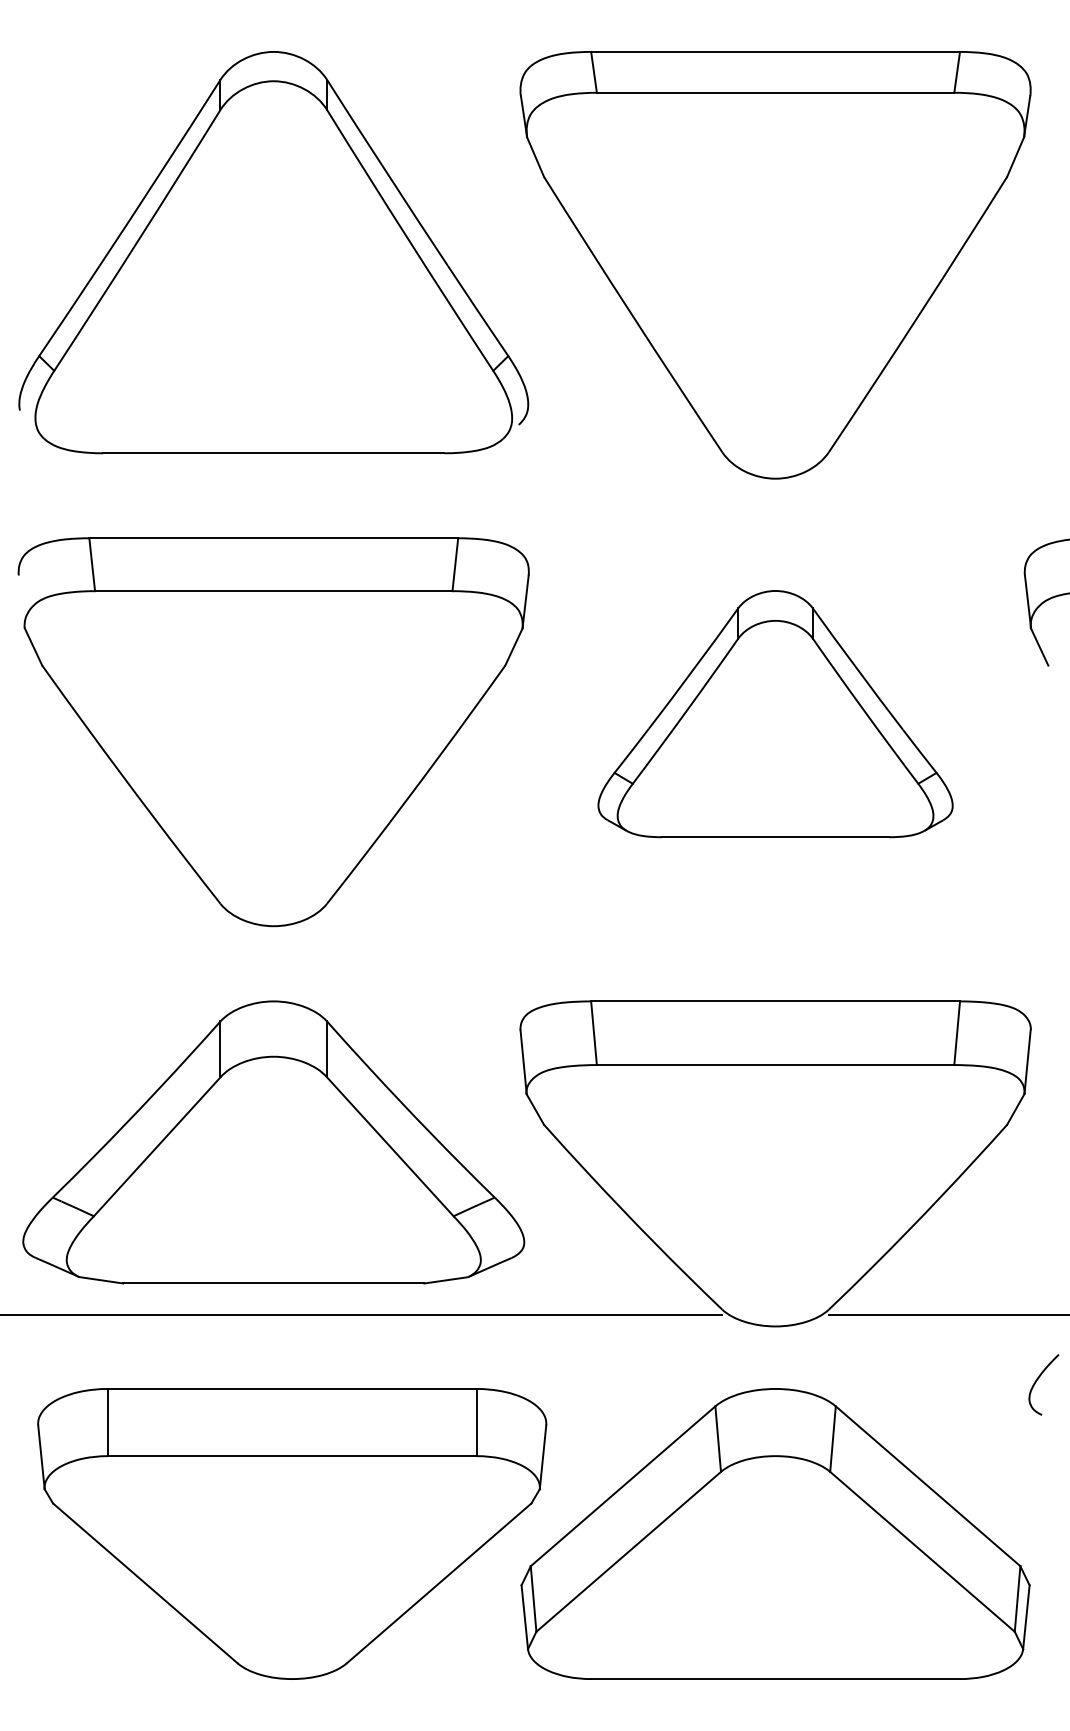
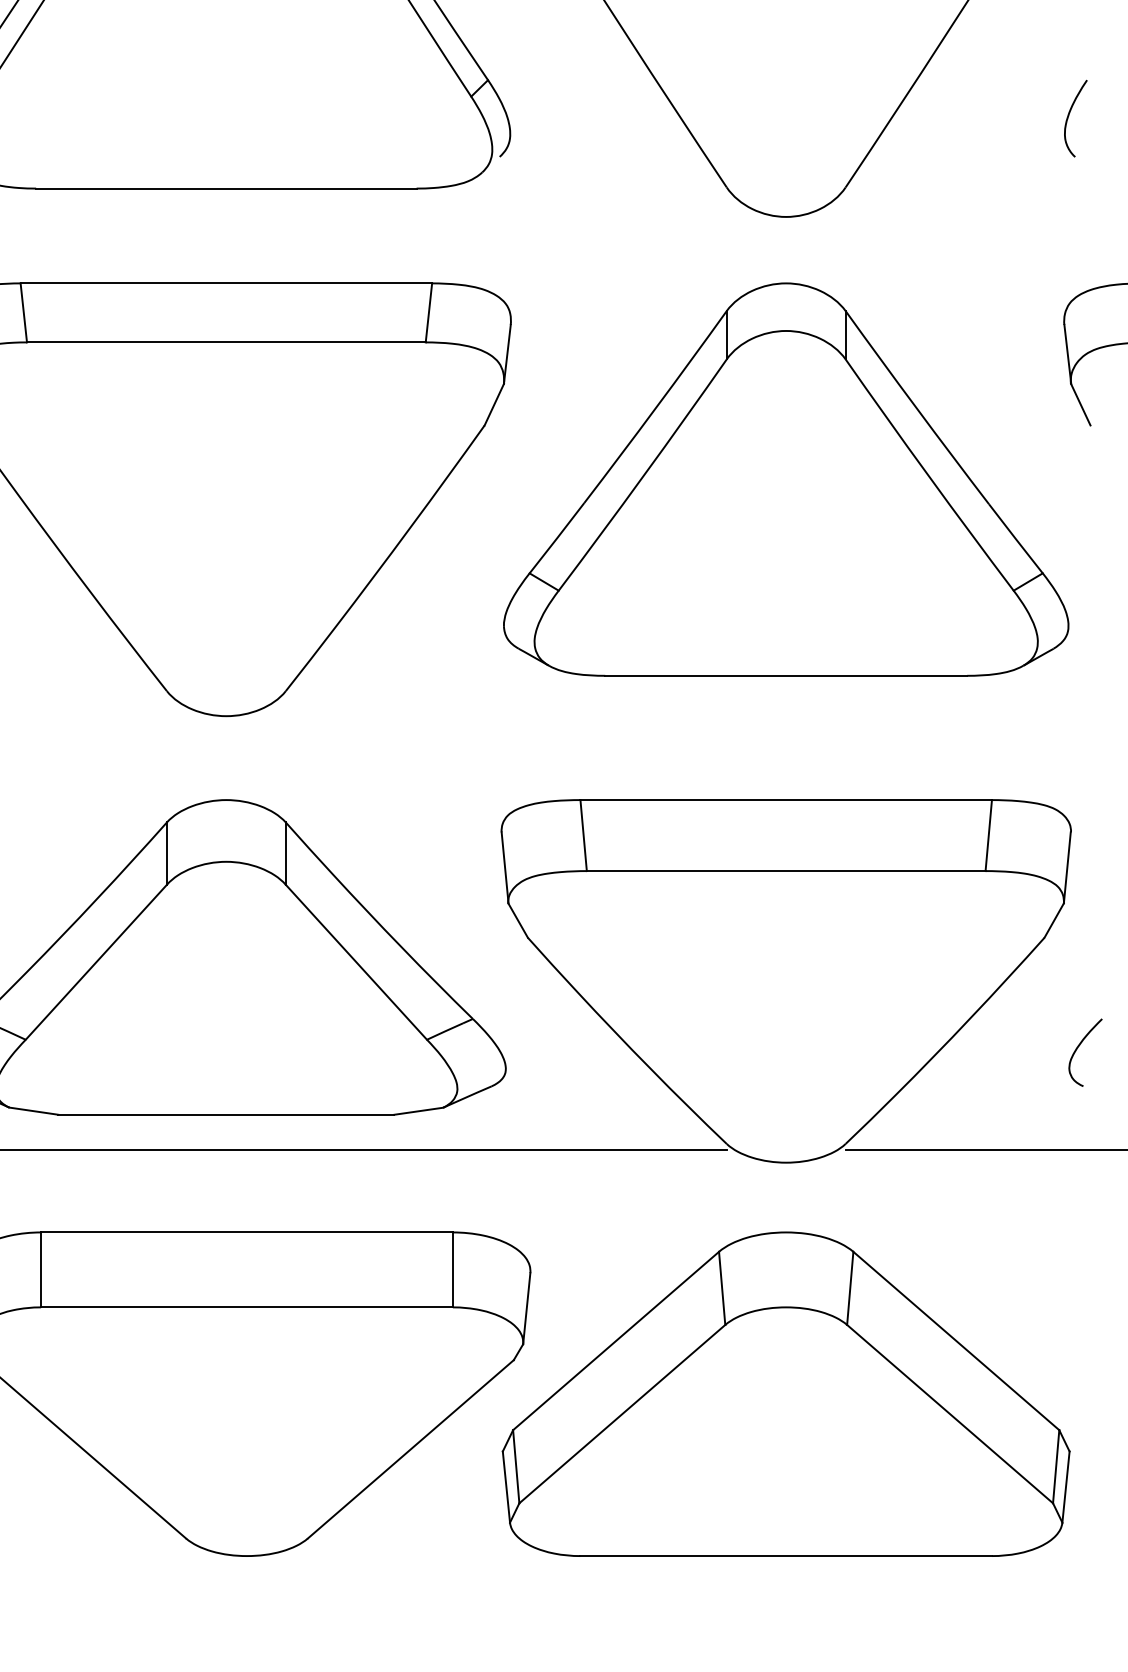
part: (1034, 390) -> (1075, 118), added
part: (775, 713) -> (786, 478), size x1.43
curve: (1038, 1379) -> (1079, 1046), moved

